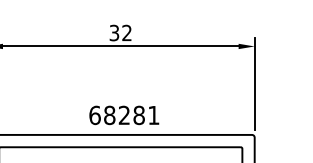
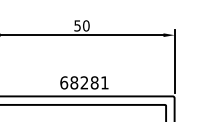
text: (120, 32) -> (81, 25), 32 -> 50

